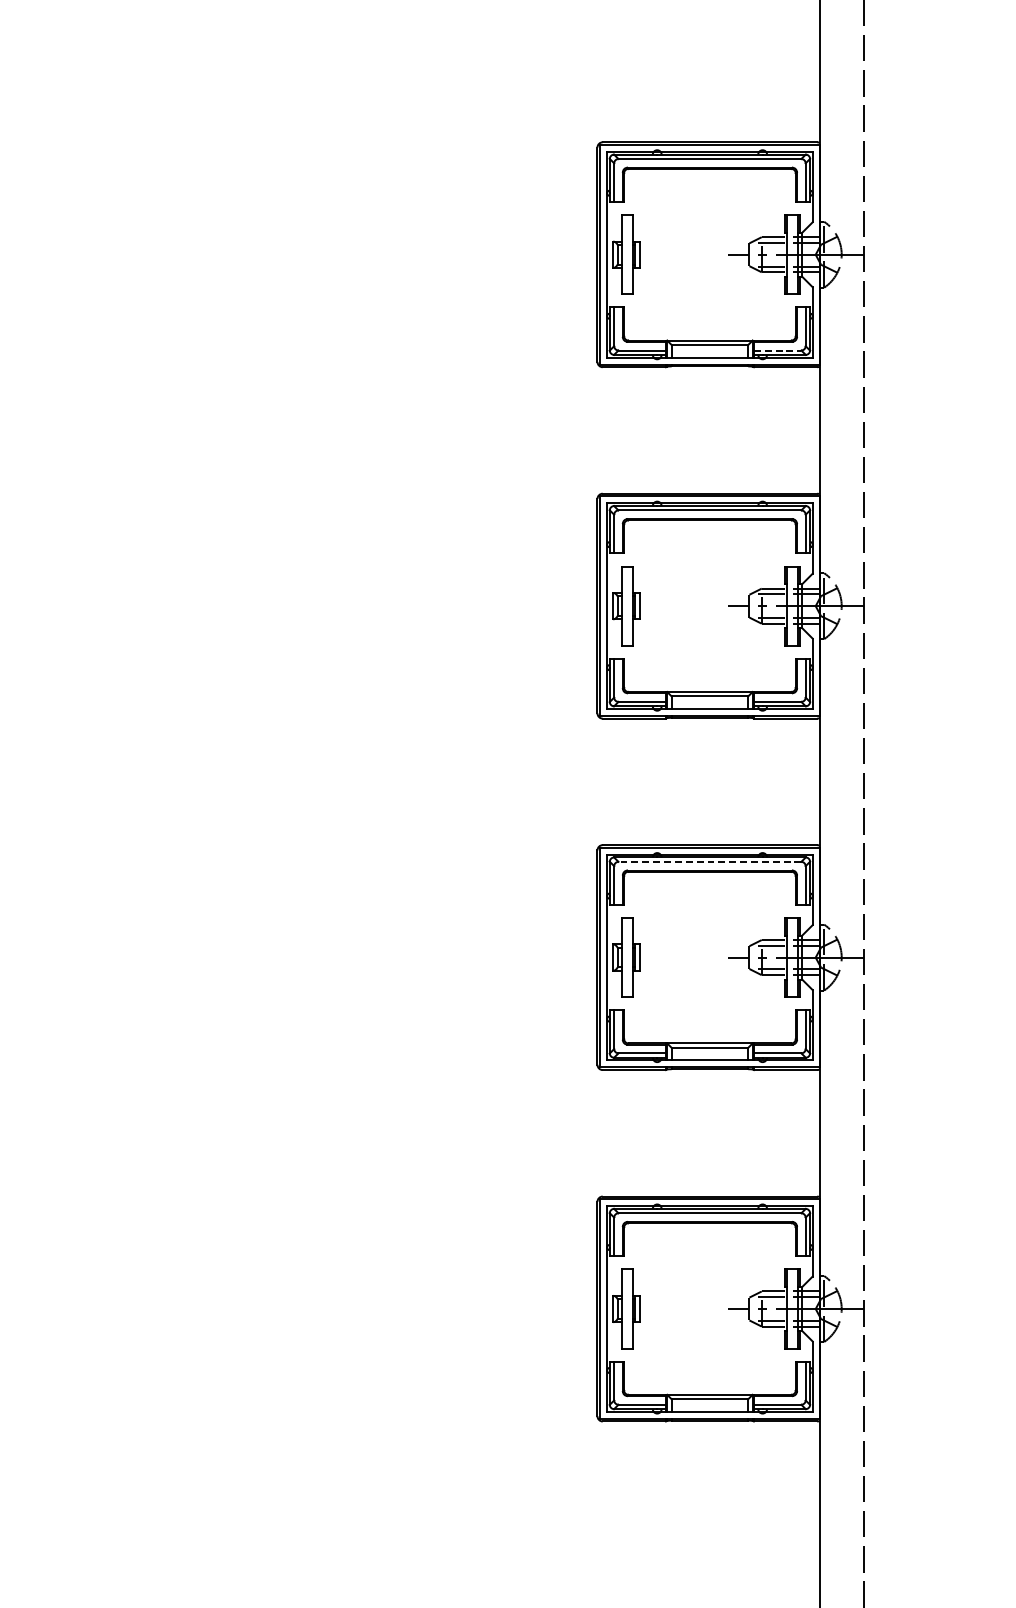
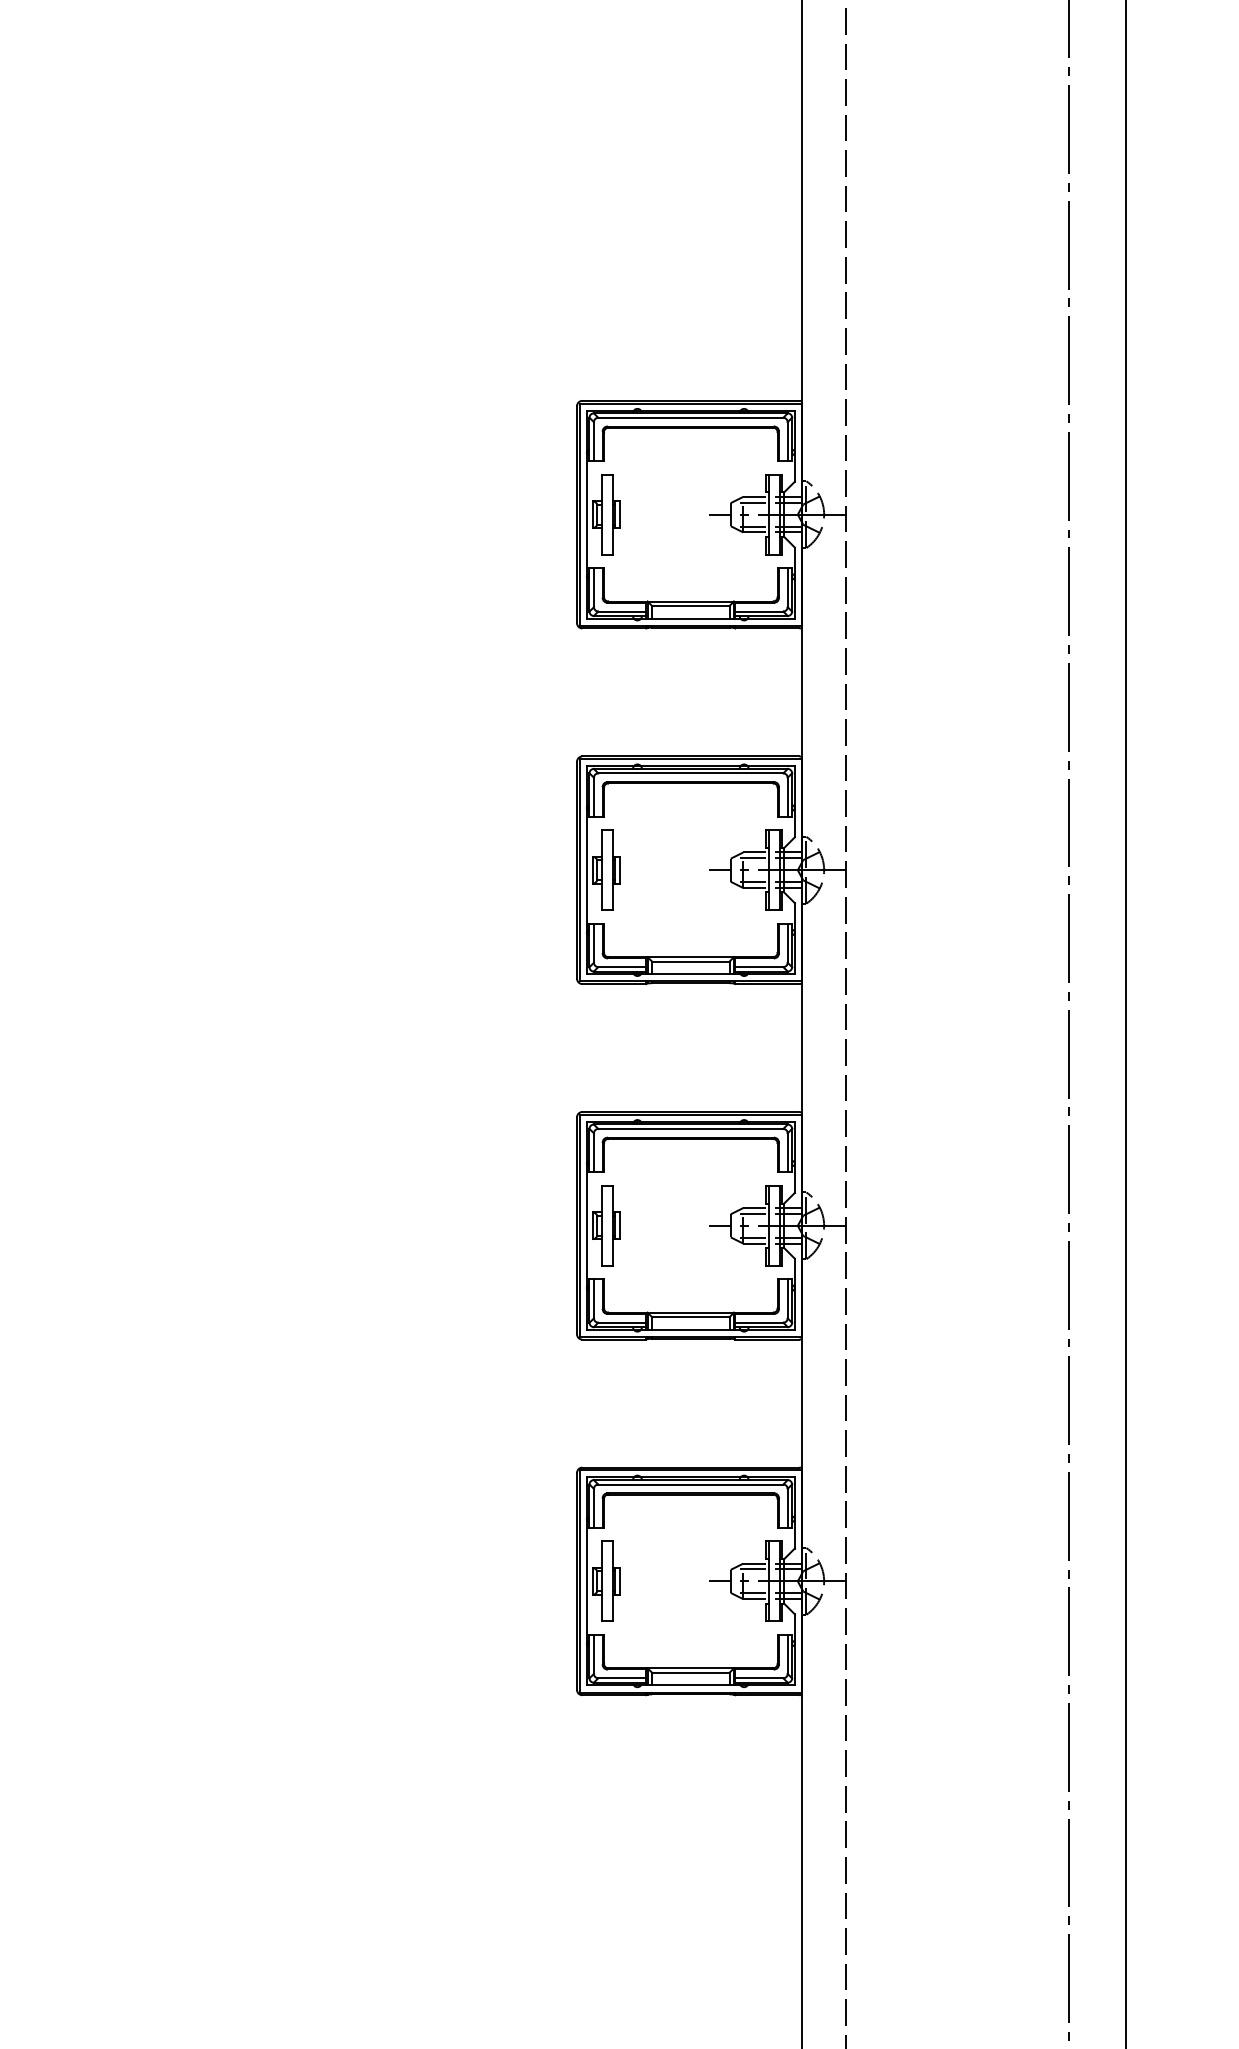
line: (777, 350) -> (759, 611), dashed -> solid
line: (709, 861) -> (690, 1128), dashed -> solid

